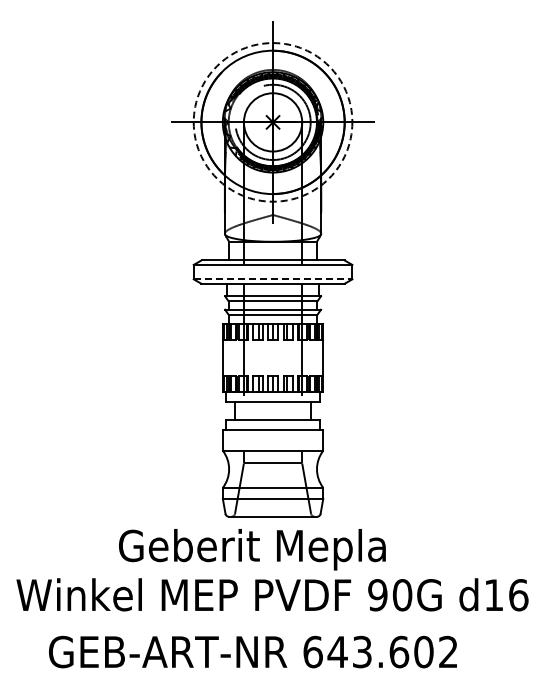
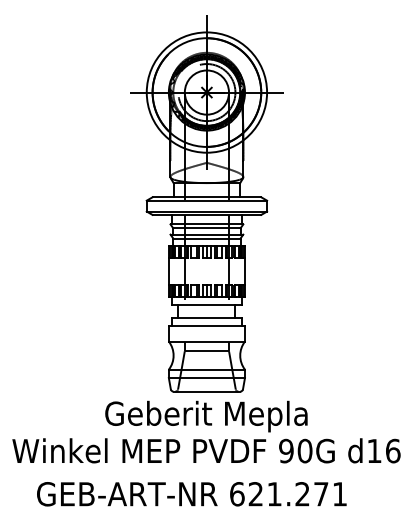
circle: (272, 122) -> (206, 92), dashed -> solid
line: (273, 279) -> (207, 211), dashed -> solid
text: (252, 549) -> (206, 416), moved
text: (392, 651) -> (297, 493), 643.602 -> 621.271

